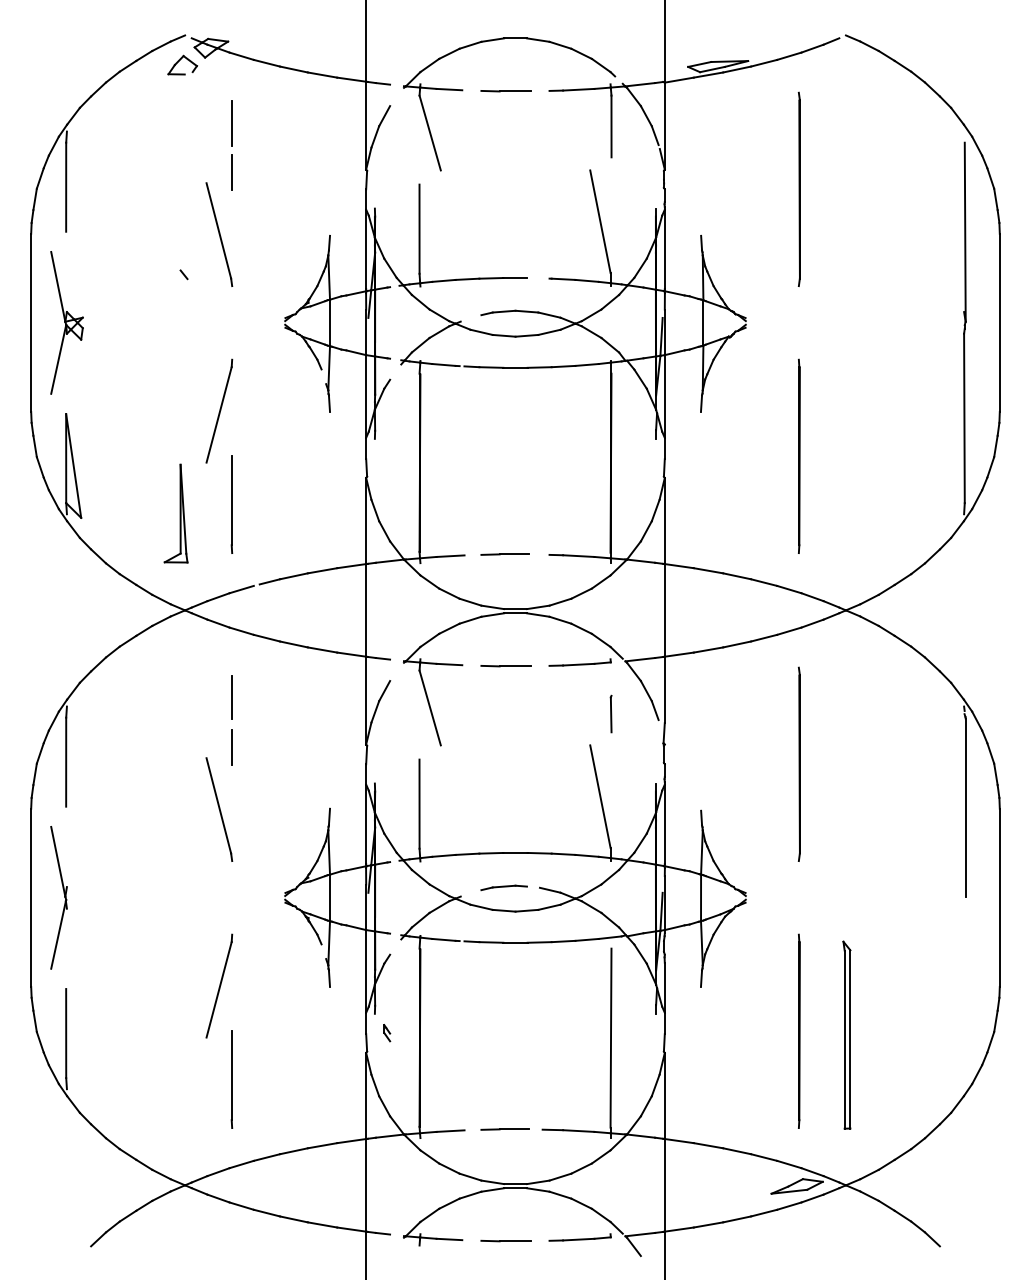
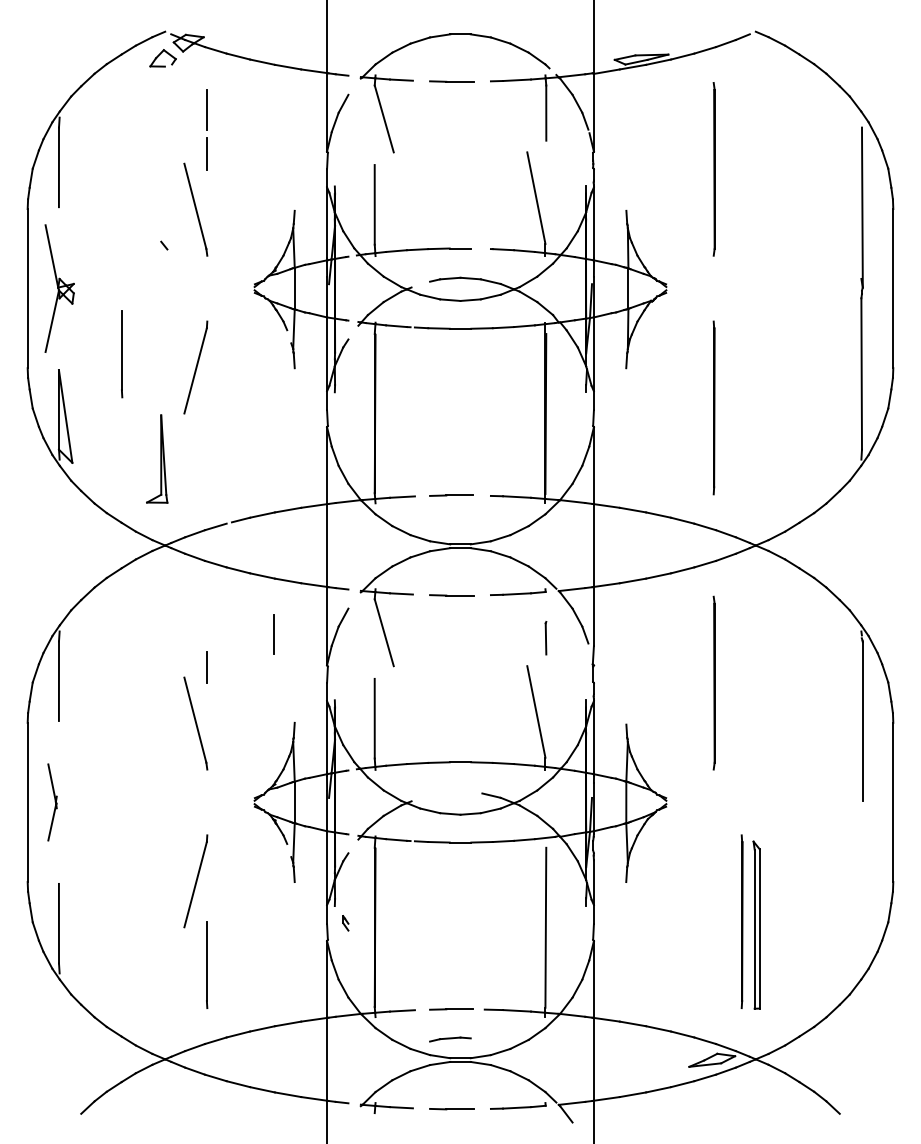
line: (232, 505) -> (122, 354), moved
line: (231, 697) -> (273, 634), moved
part: (504, 887) -> (450, 1039), moved
part: (58, 897) -> (52, 802), size x0.6
line: (798, 1031) -> (741, 921), moved

